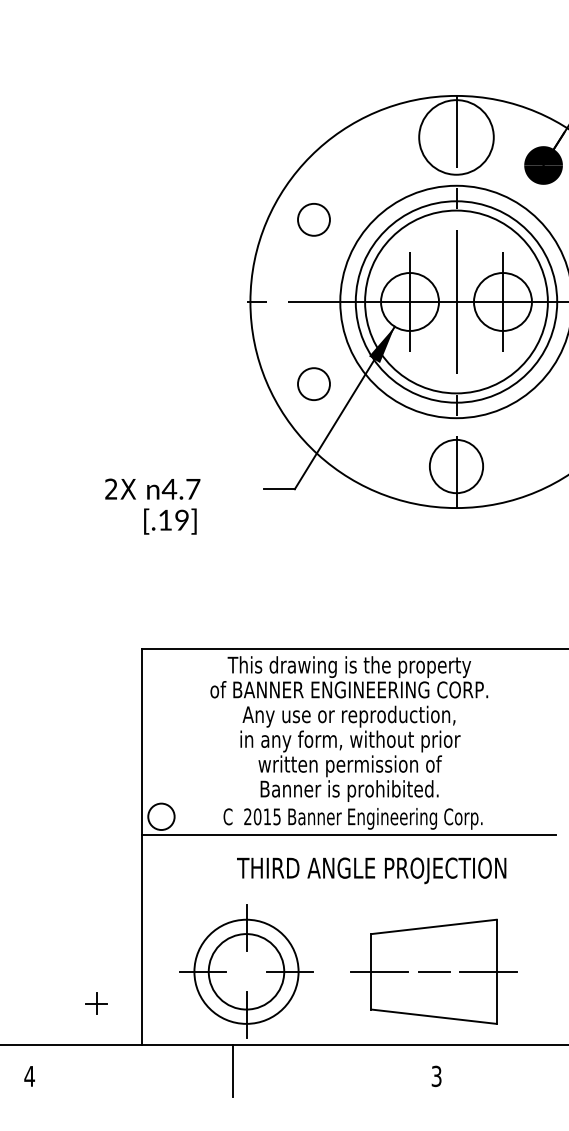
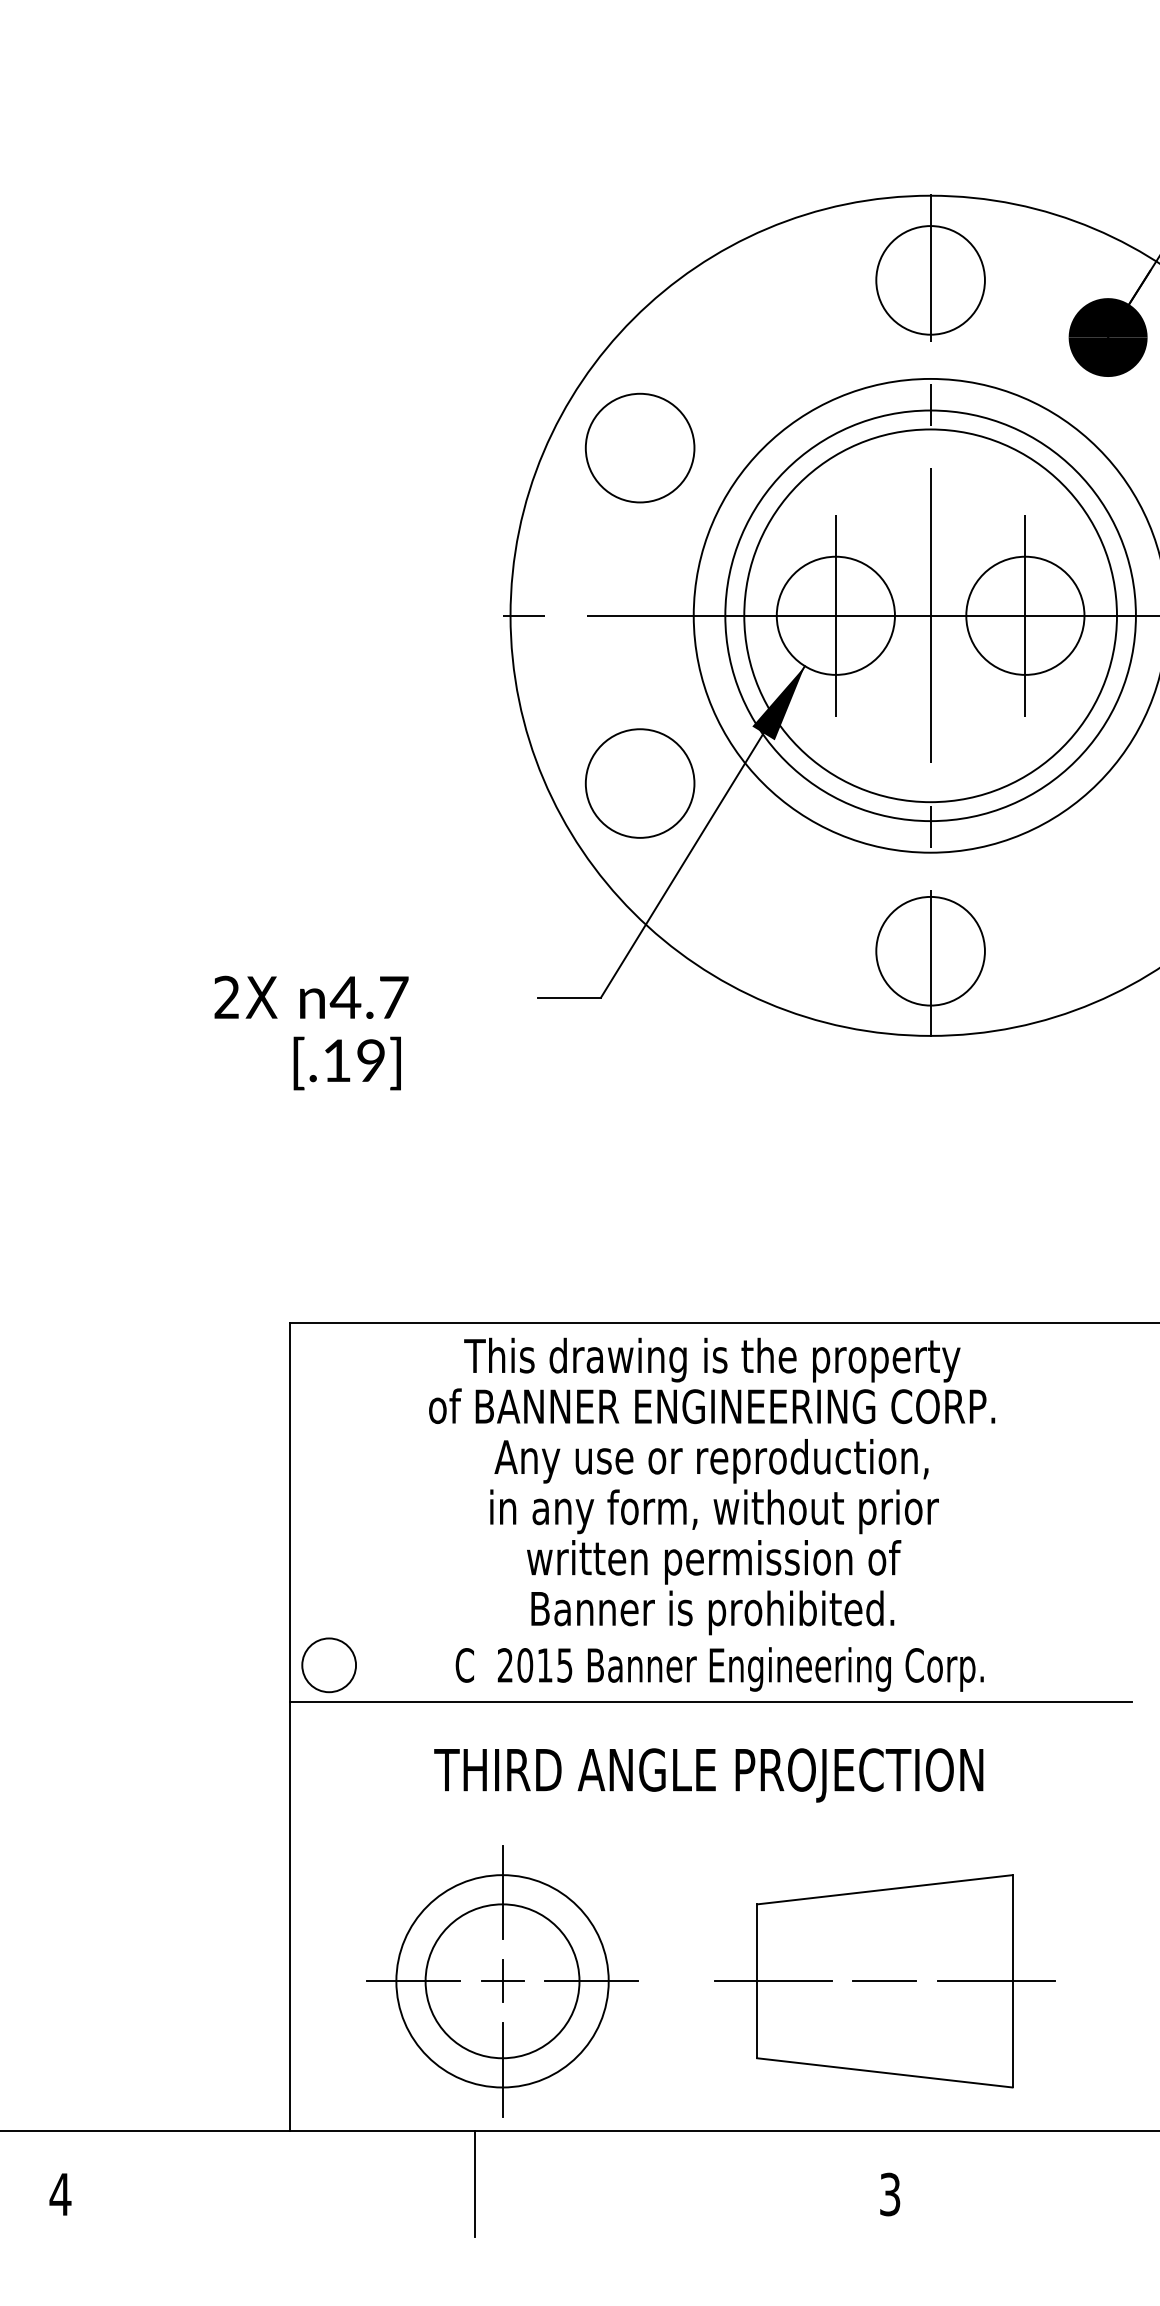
circle: (456, 137) -> (930, 280), size x0.71
circle: (313, 219) -> (639, 447), size x1.67
circle: (313, 383) -> (639, 781), size x1.67
text: (371, 870) -> (708, 1774), moved
part: (96, 1003) -> (502, 1980), moved

